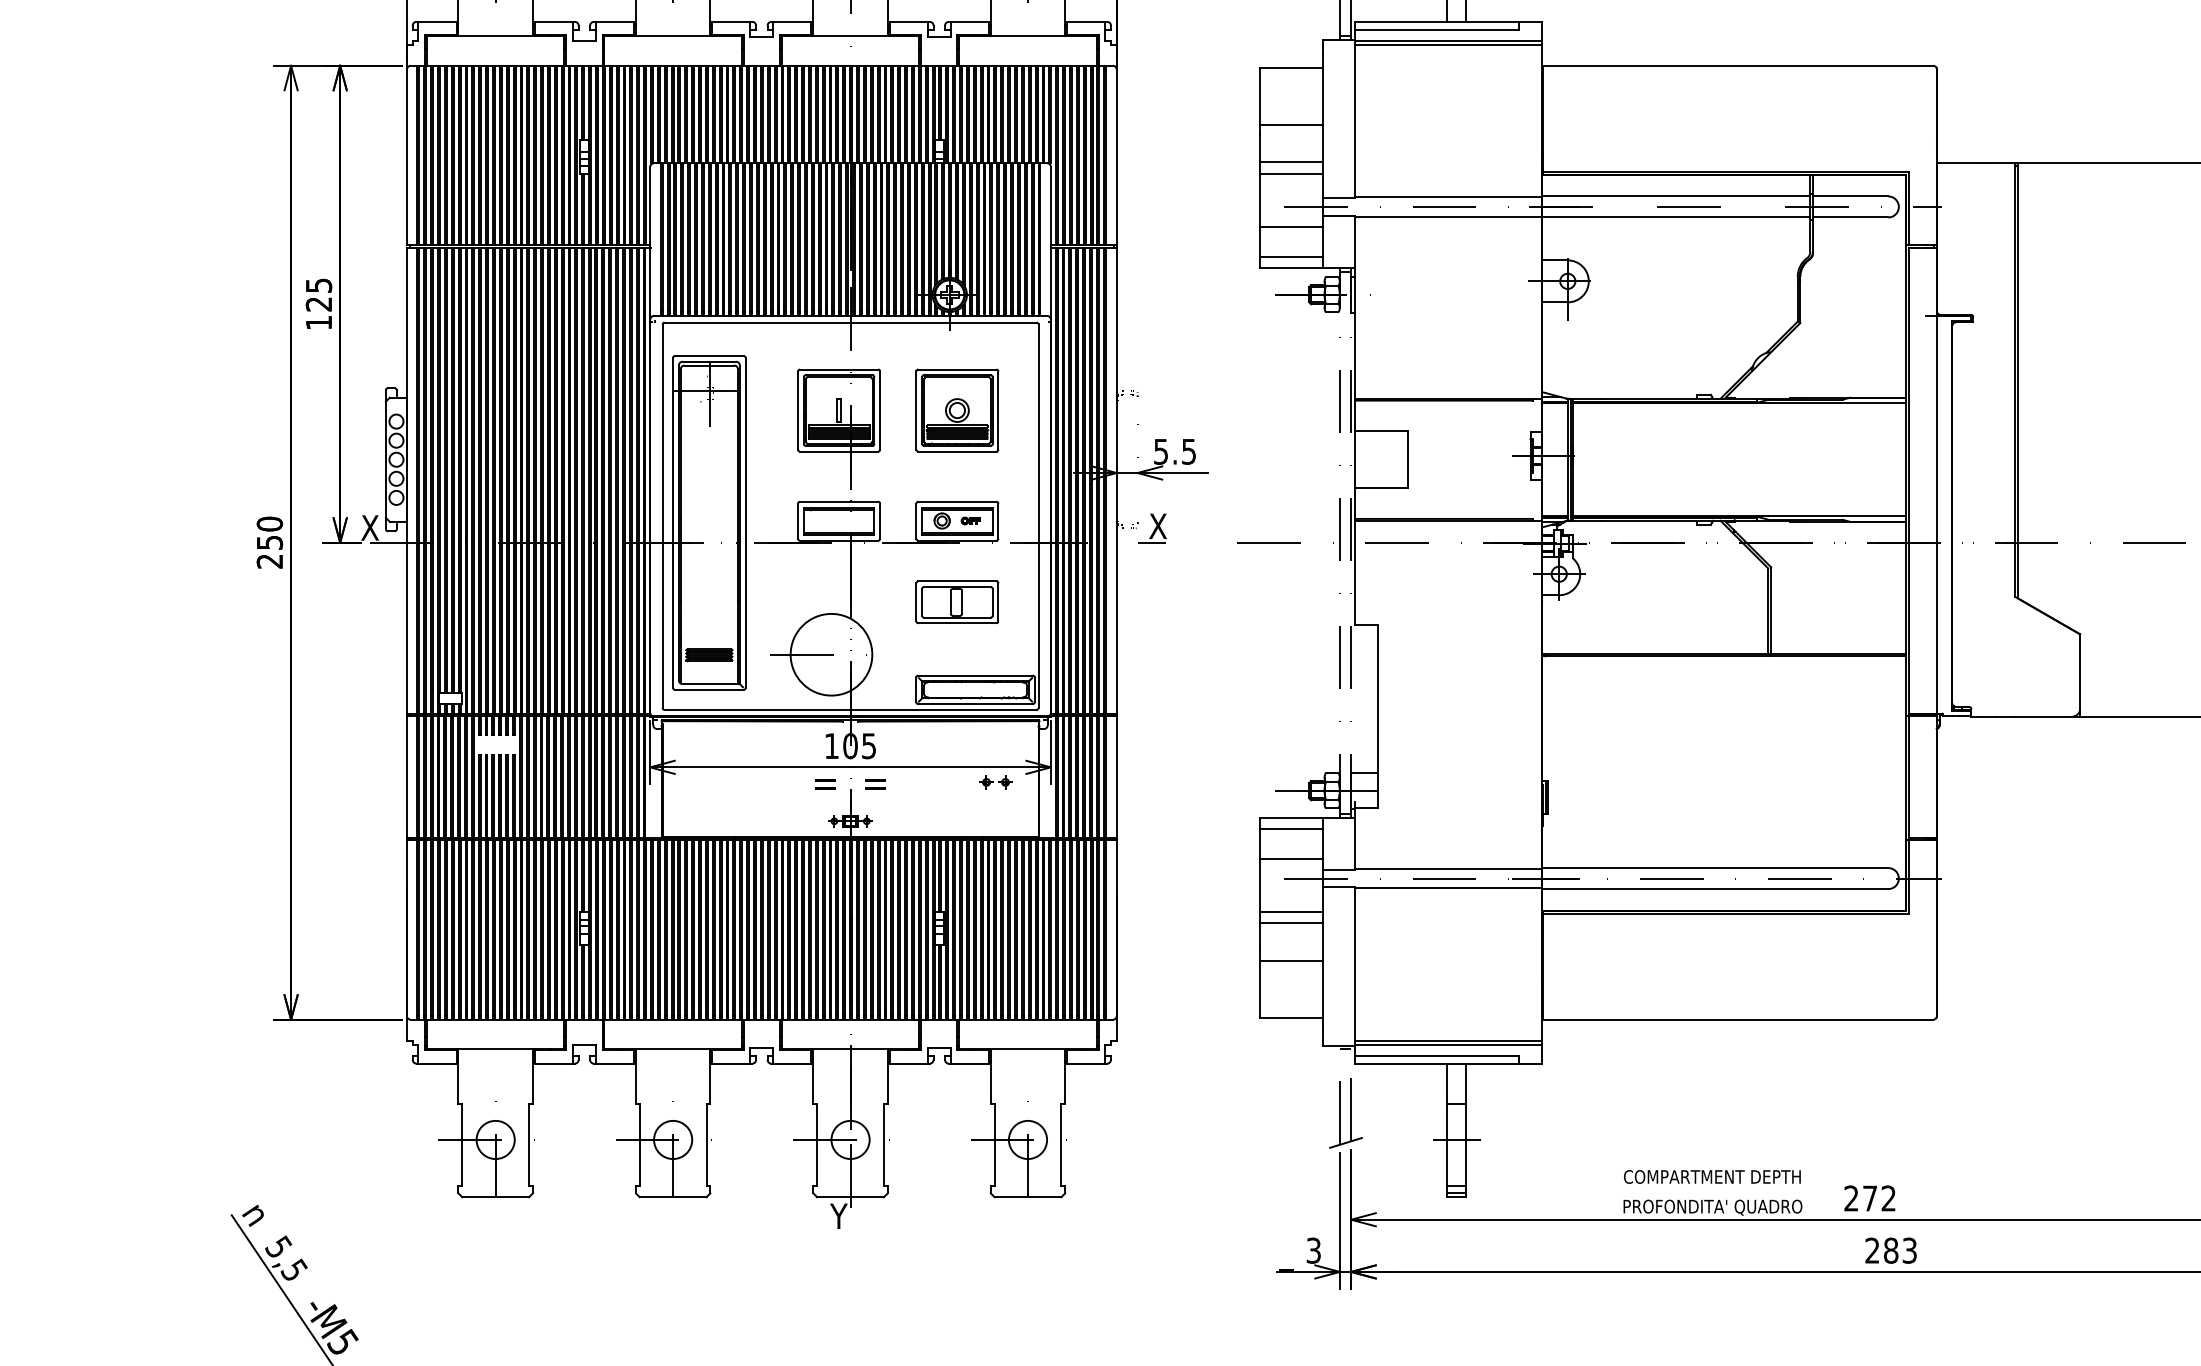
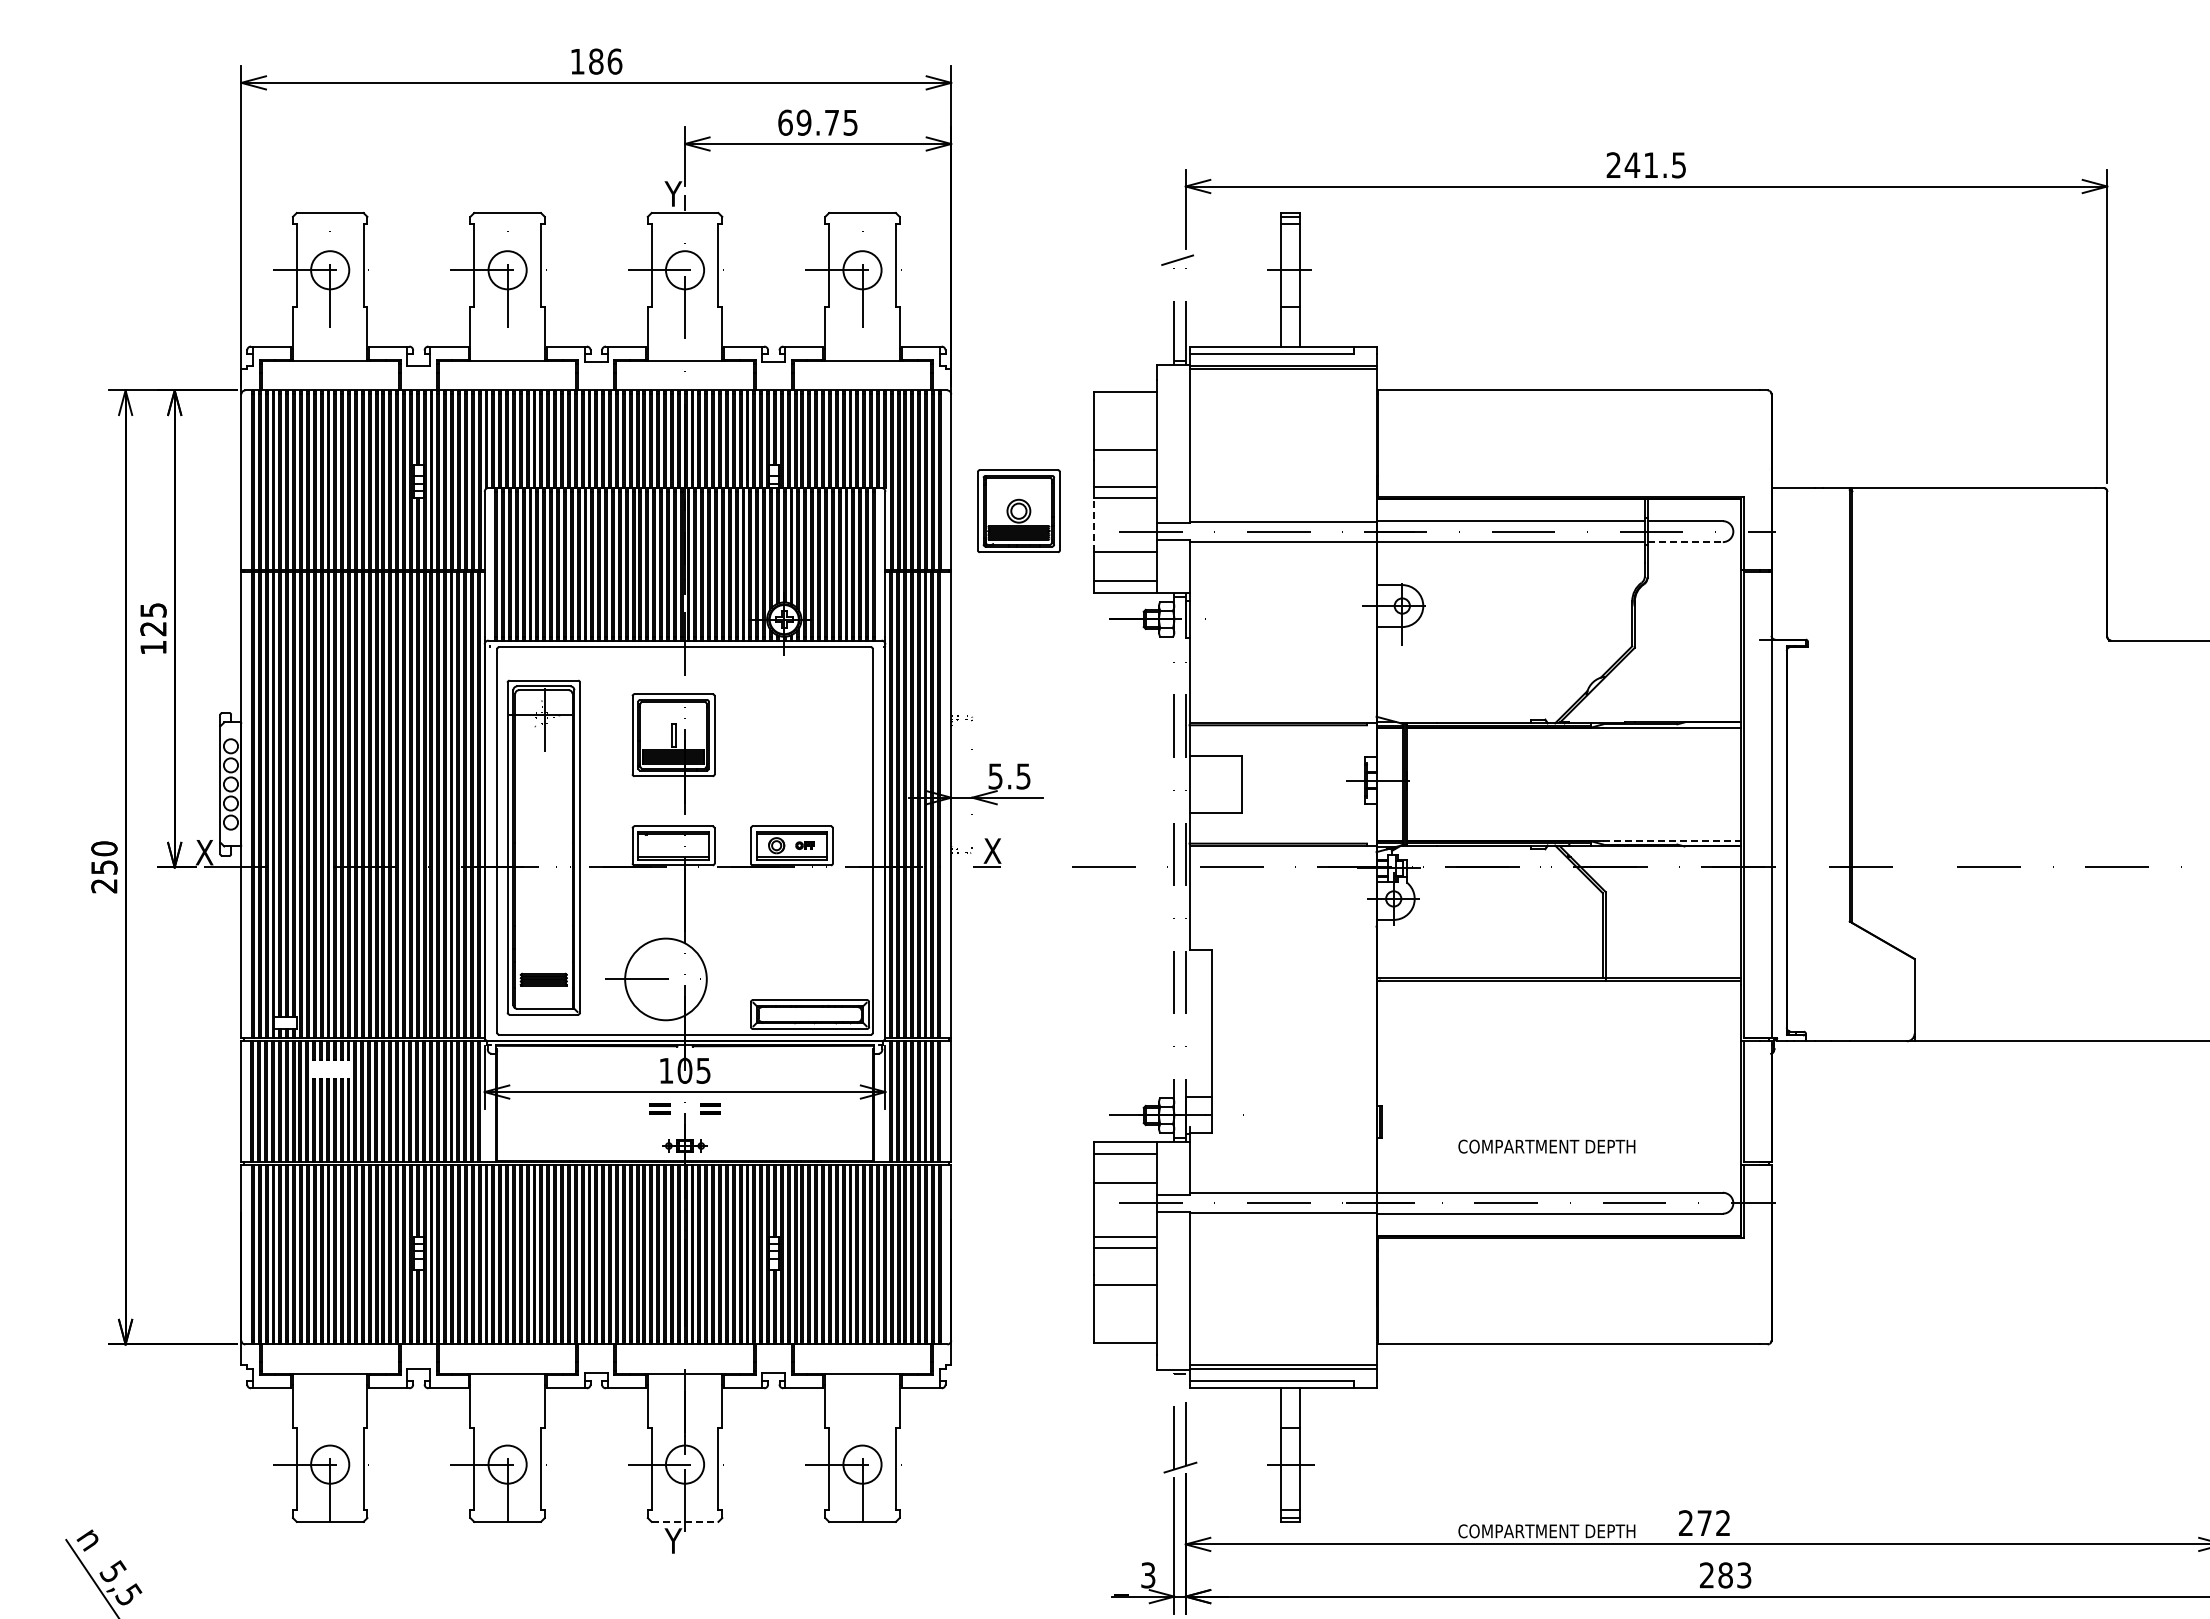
line: (1260, 199) -> (1094, 524), solid -> dashed
line: (1851, 217) -> (1685, 542), solid -> dashed
part: (957, 410) -> (1018, 511), moved
line: (1838, 515) -> (1672, 840), solid -> dashed
part: (957, 601) -> (791, 926), removed
part: (996, 781) -> (830, 1106), removed
text: (1712, 1176) -> (1546, 1146), moved
line: (851, 1196) -> (685, 1521), solid -> dashed
text: (1713, 1207) -> (1547, 1532), PROFONDITA' QUADRO -> COMPARTMENT DEPTH

